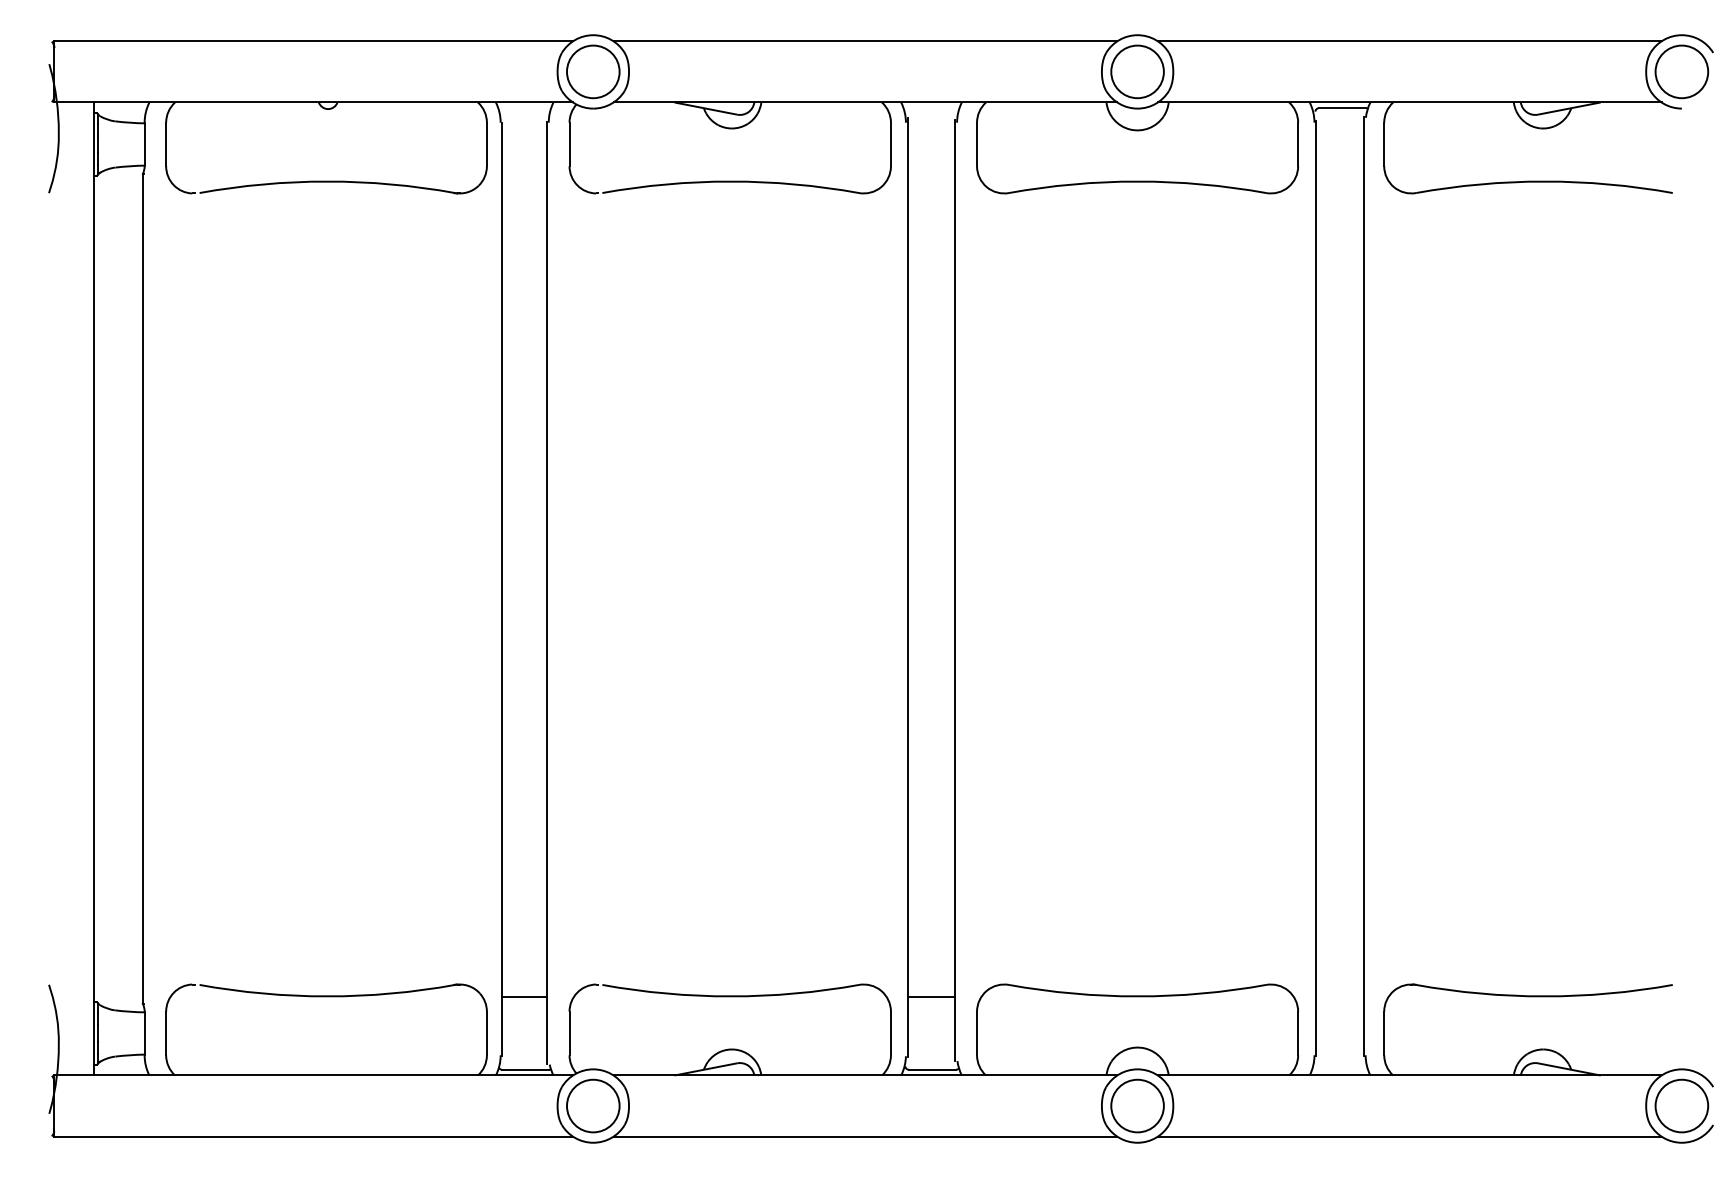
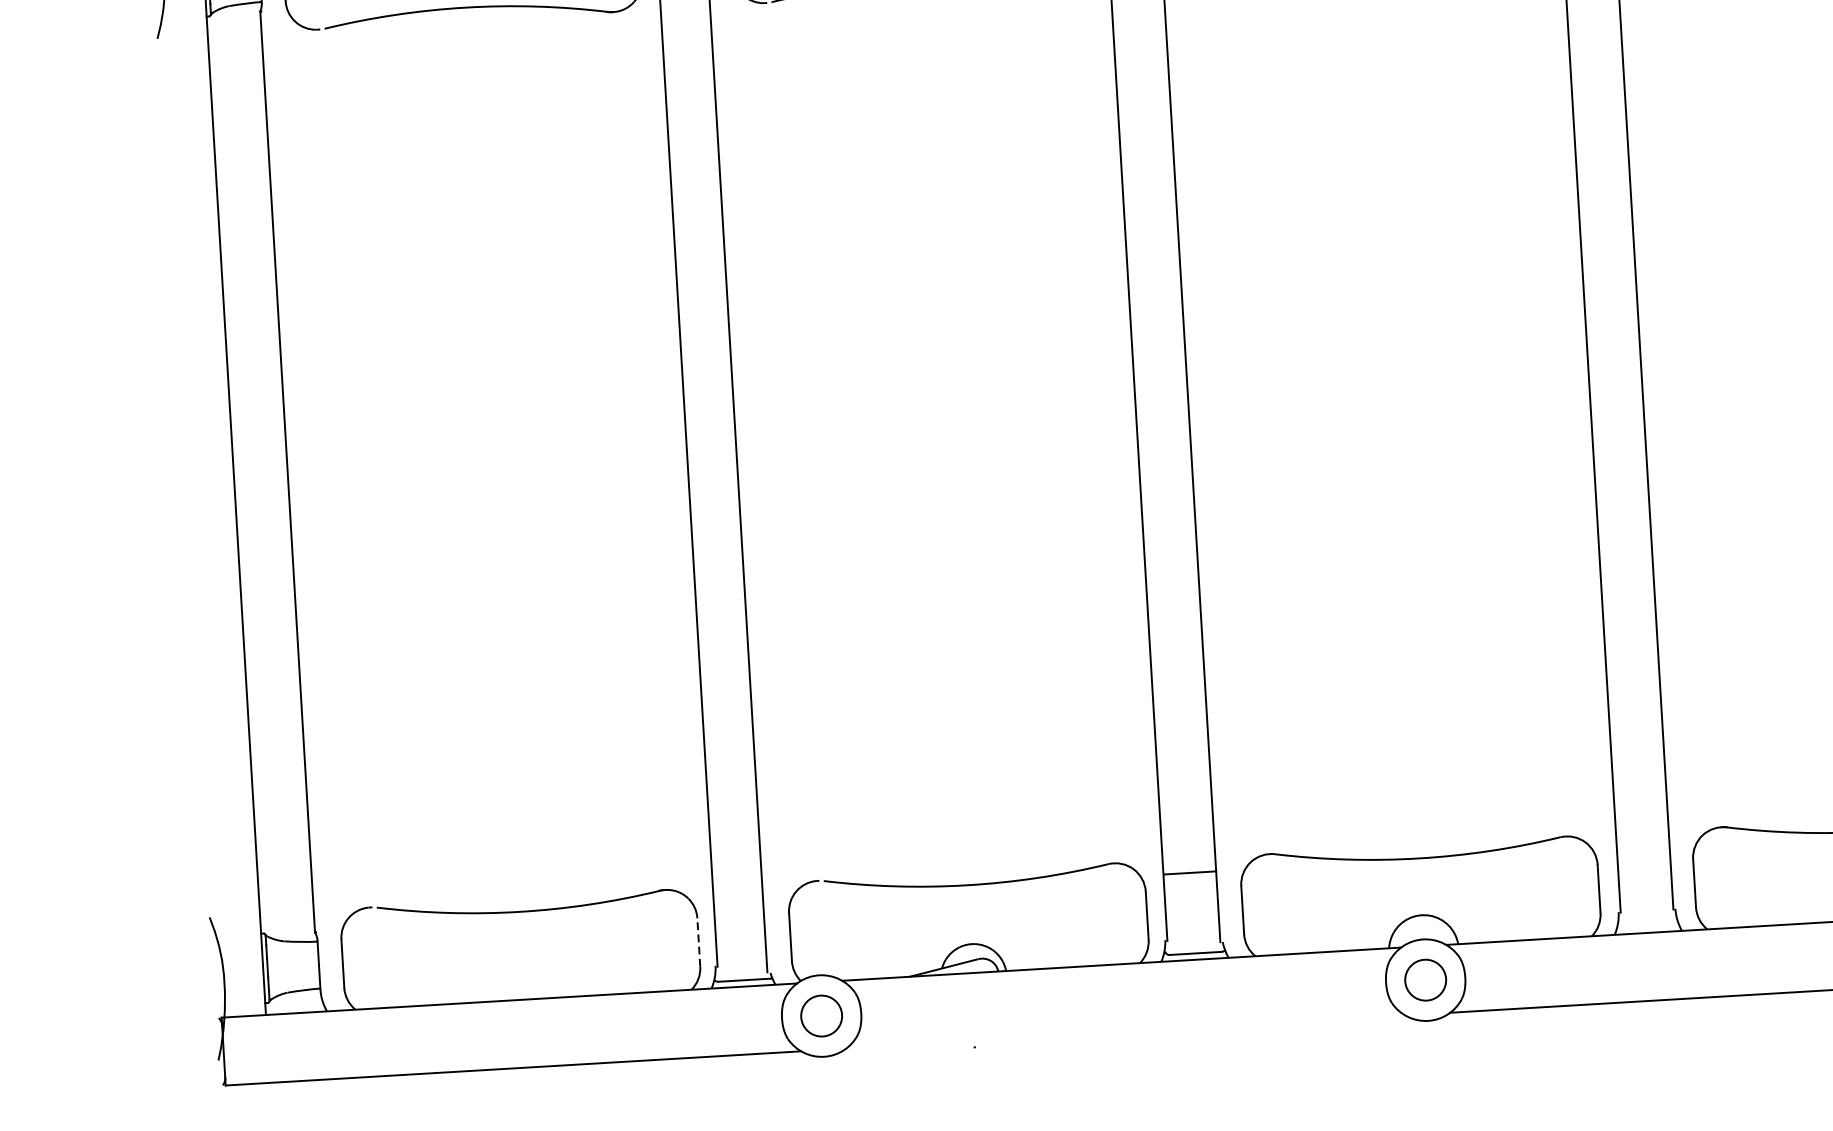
line: (524, 997) -> (738, 900), removed
line: (486, 1033) -> (698, 942), solid -> dashed
circle: (593, 1105) -> (821, 1015), size x0.7
circle: (1137, 1105) -> (1425, 979), size x0.7
line: (865, 1136) -> (1125, 1031), removed

